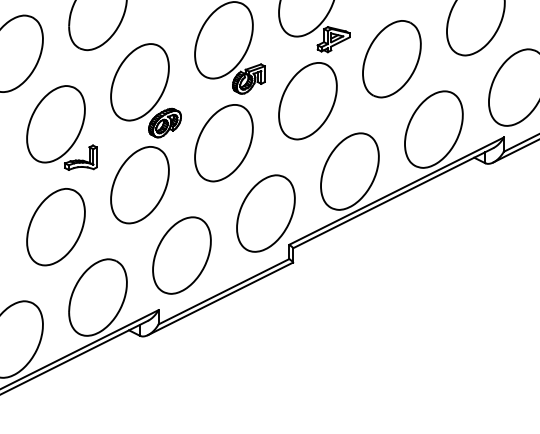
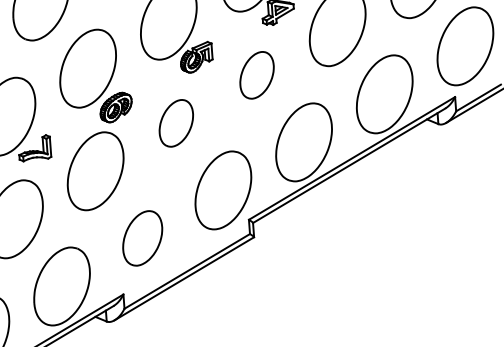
part: (307, 101) -> (256, 75), size x0.6
part: (223, 143) -> (175, 123), size x0.6
part: (181, 255) -> (142, 238), size x0.7

